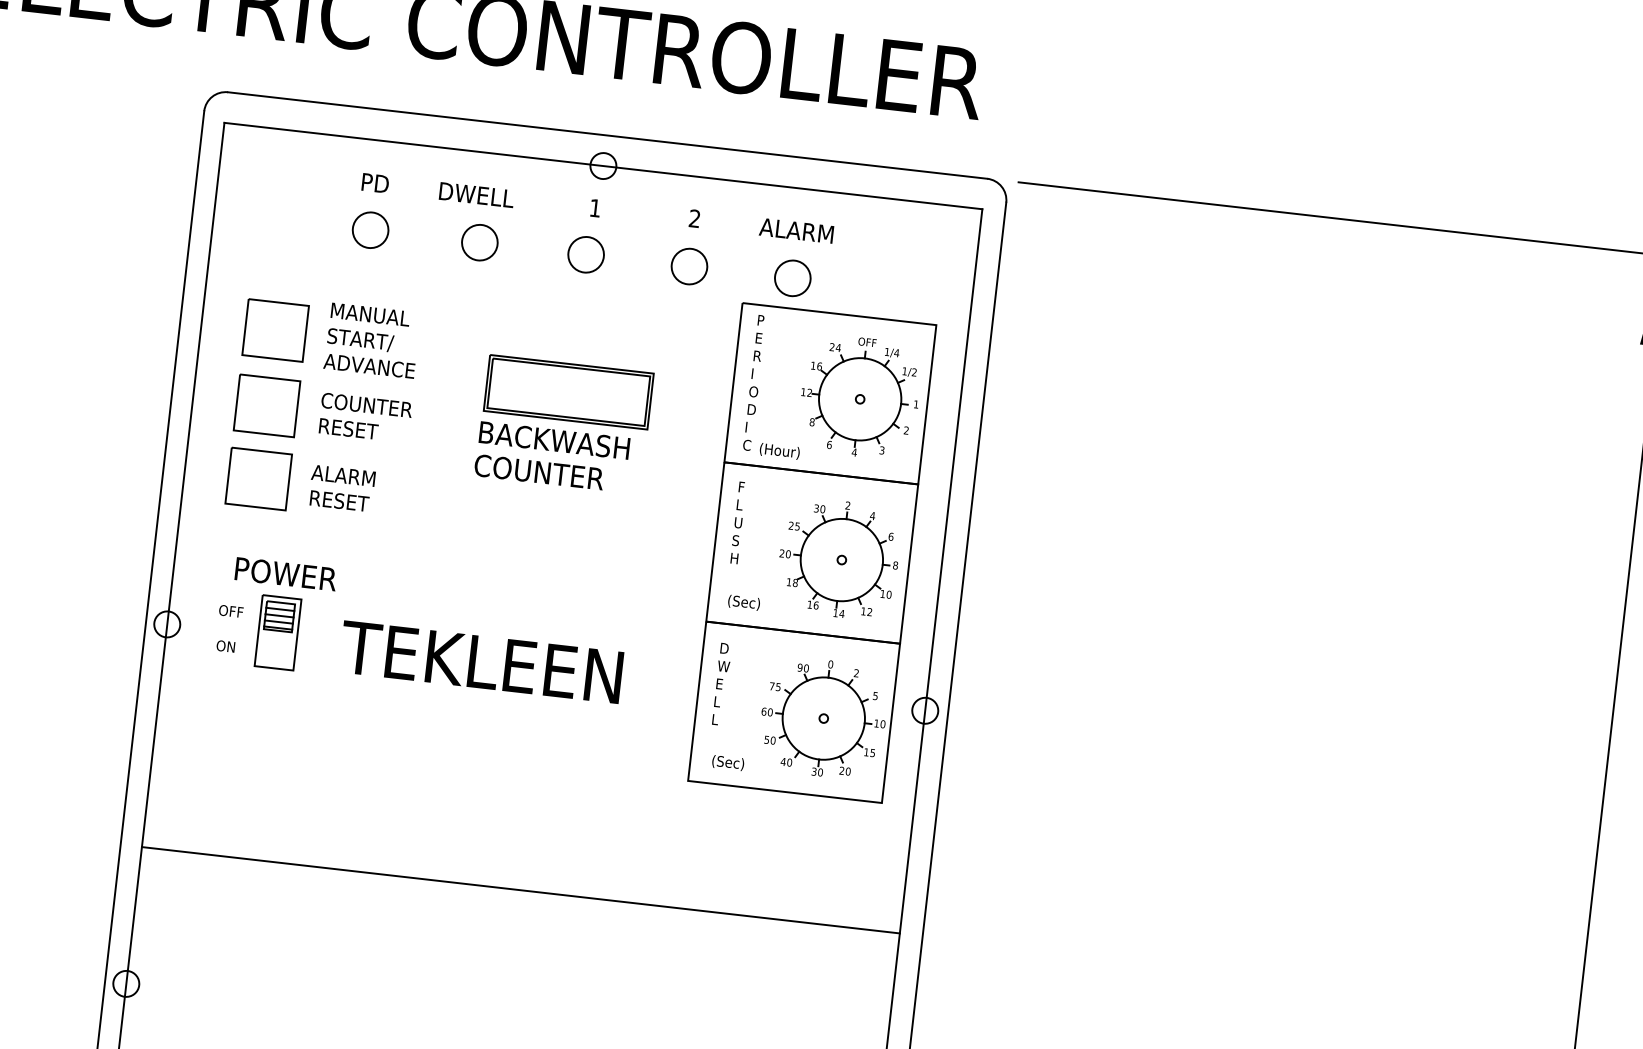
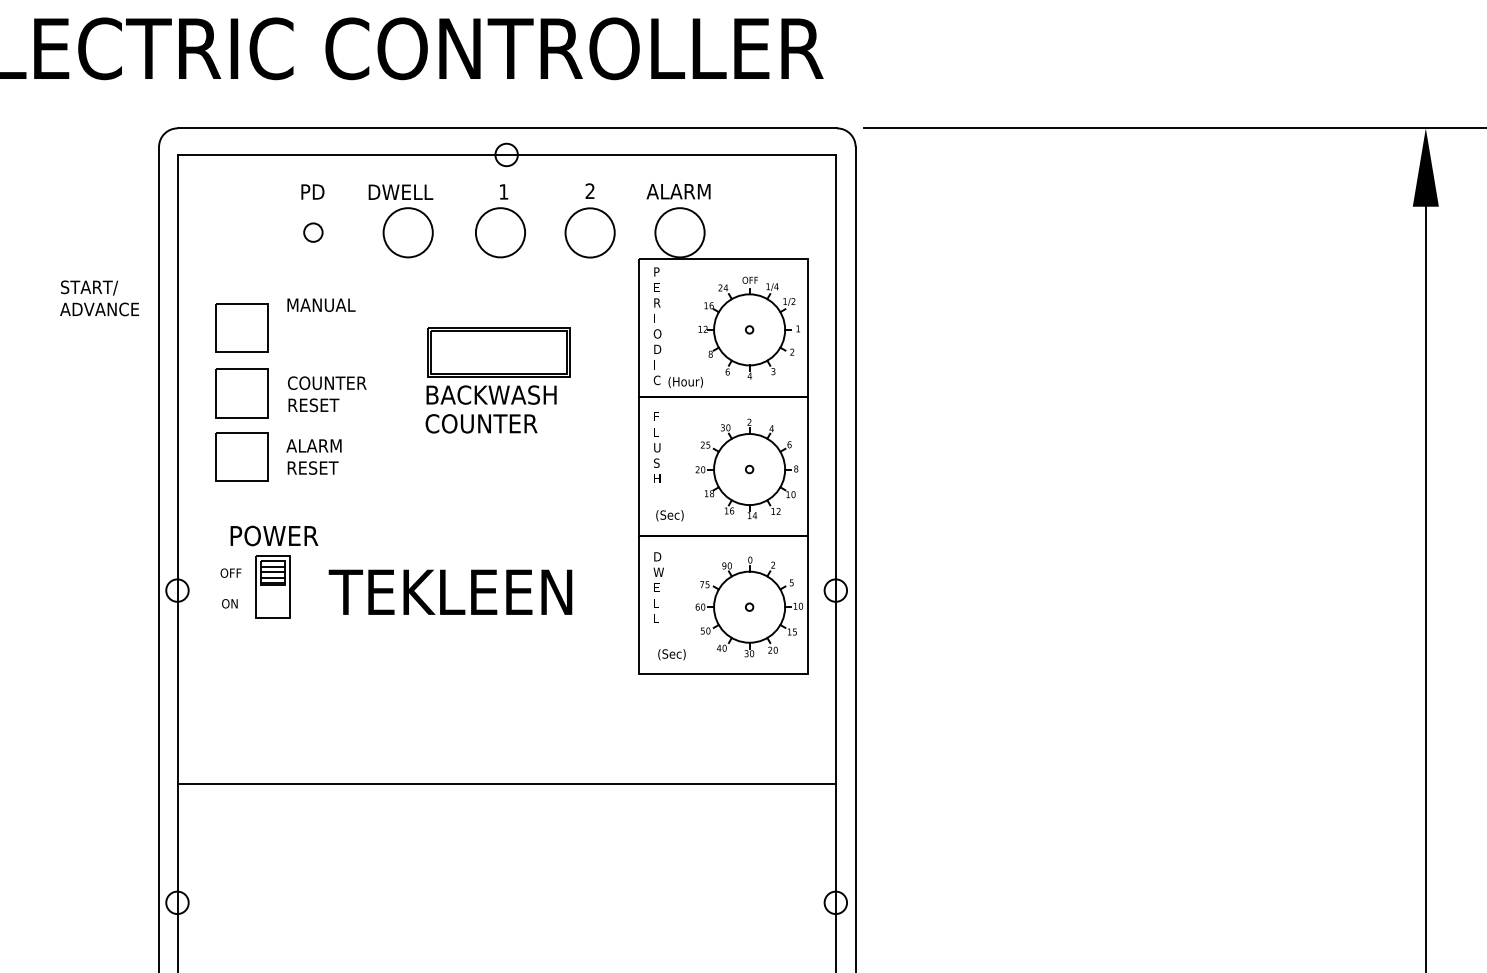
circle: (370, 229) -> (313, 232), size x0.6
circle: (479, 242) -> (407, 232), size x1.6
circle: (586, 254) -> (500, 232), size x1.6
circle: (689, 266) -> (590, 232), size x1.6
circle: (792, 277) -> (679, 232), size x1.6
text: (370, 353) -> (99, 298), moved

